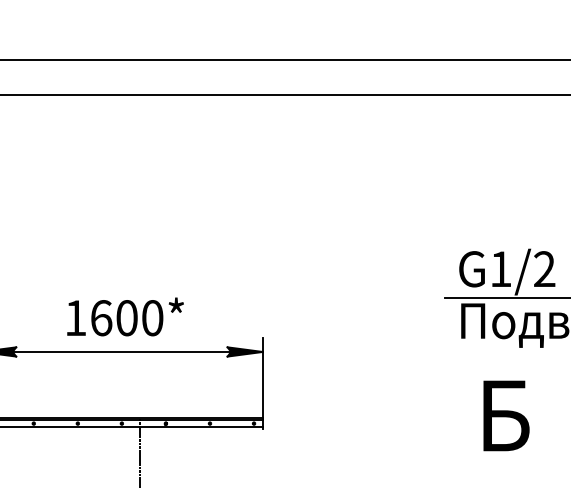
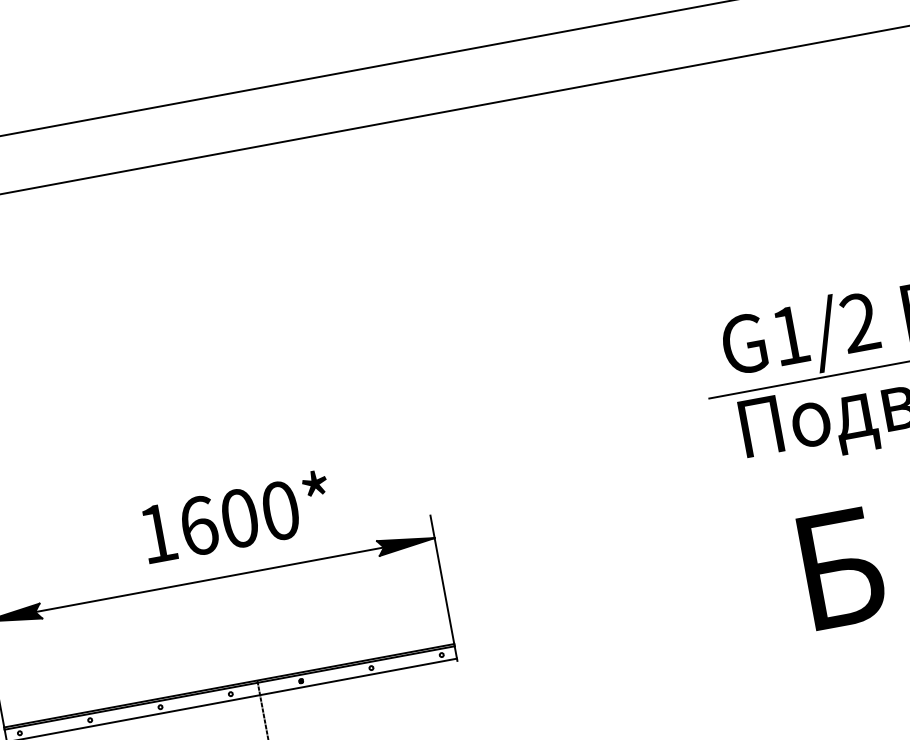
text: (125, 316) -> (236, 516), moved

